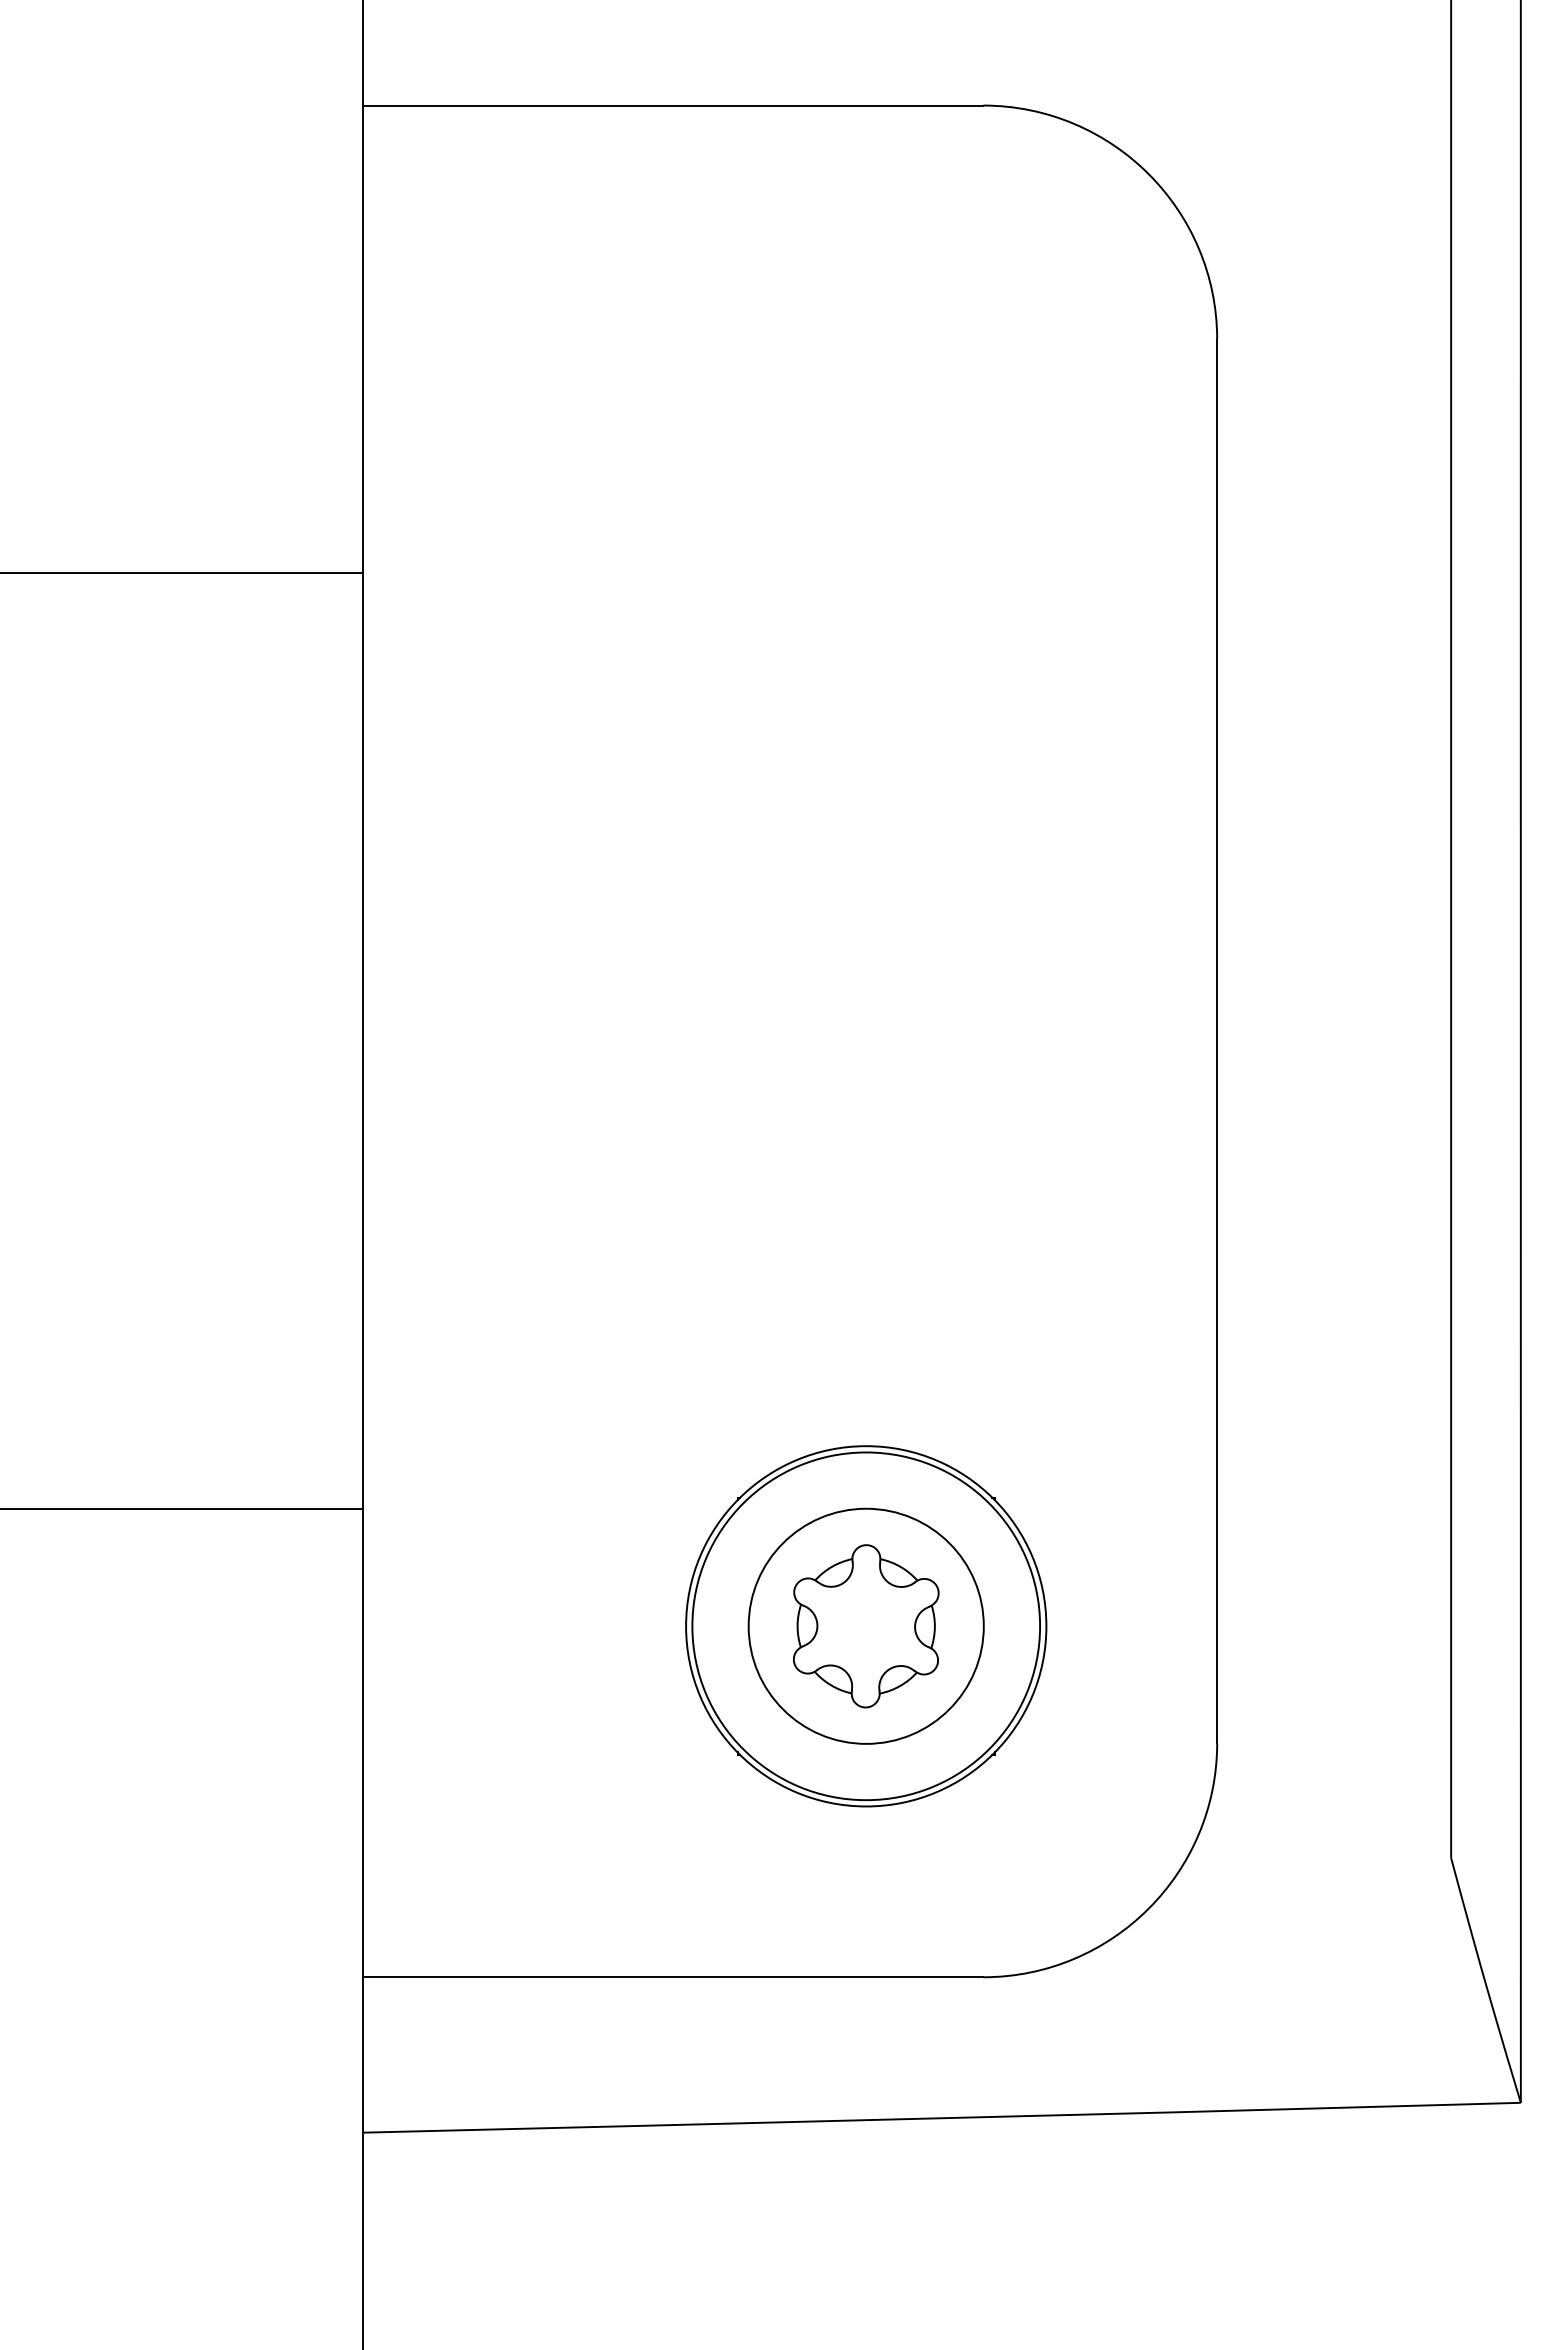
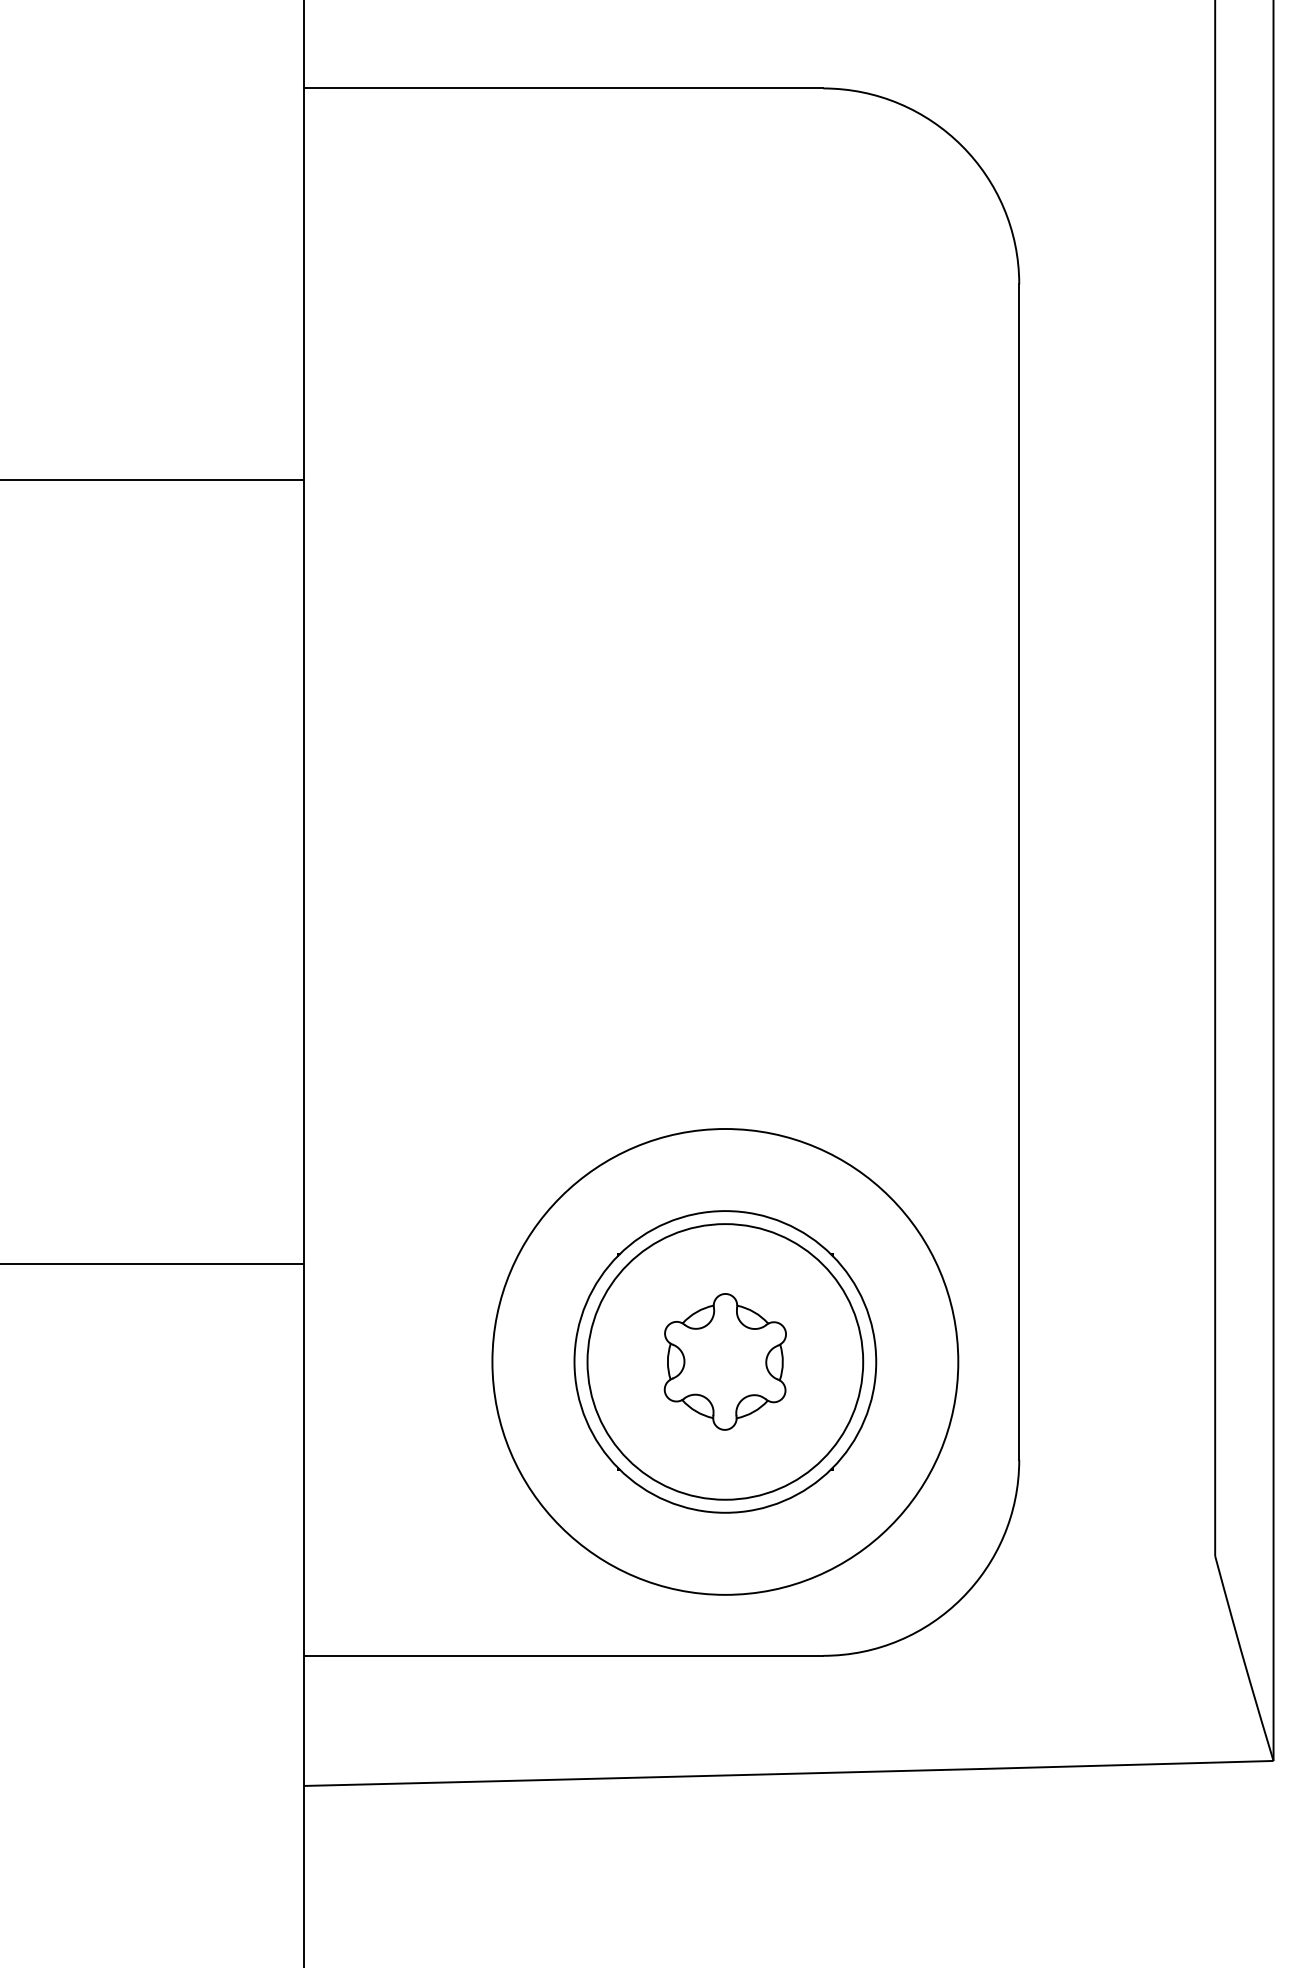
circle: (865, 1625) -> (724, 1361), size x1.4
circle: (866, 1626) -> (725, 1362), size x1.6

